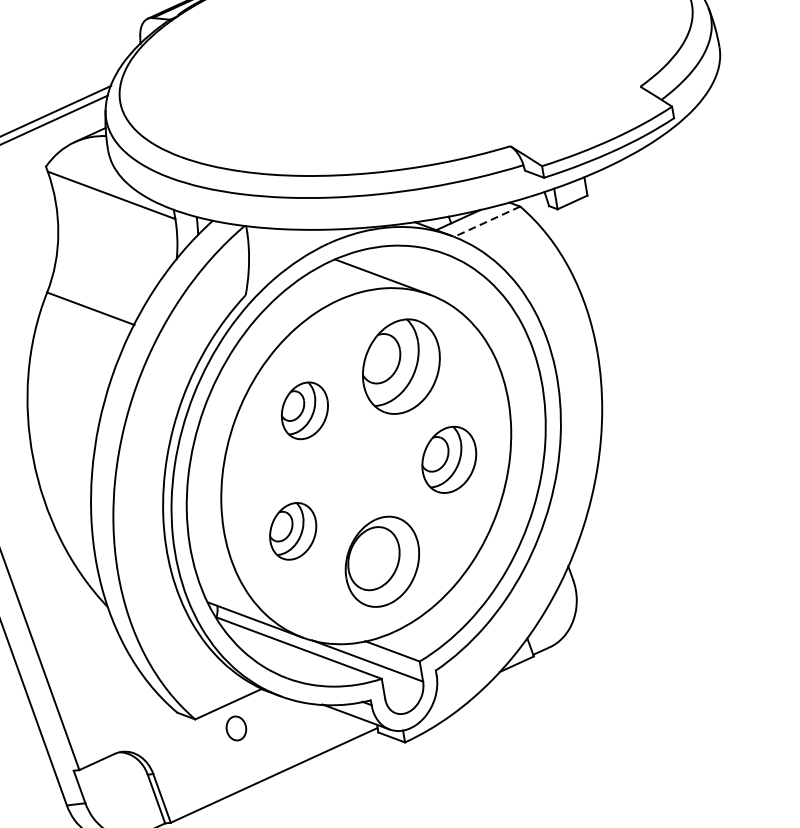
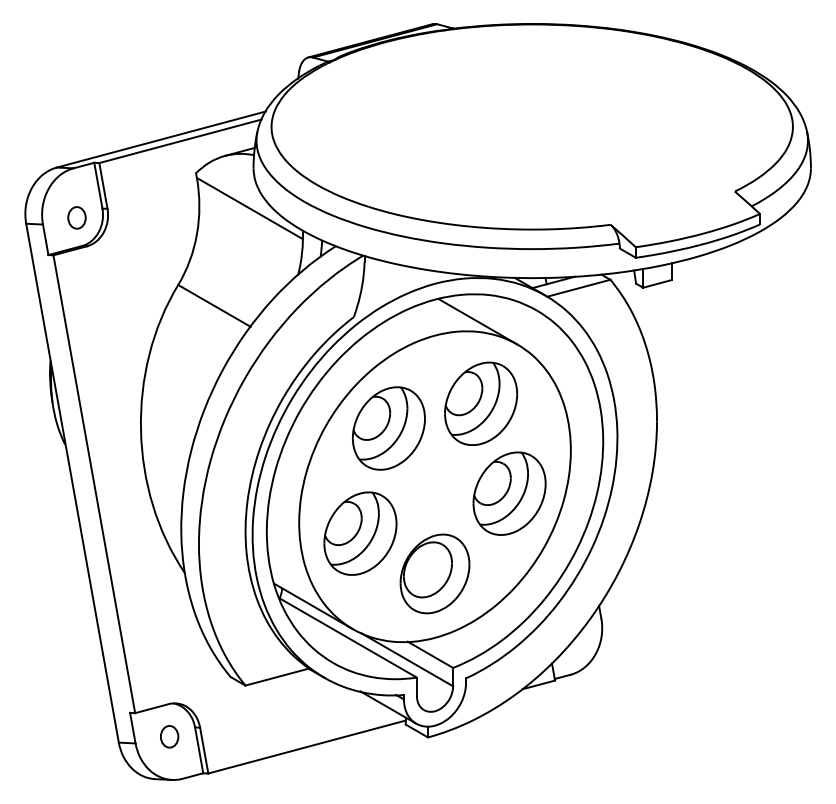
line: (486, 222) -> (578, 288), dashed -> solid
part: (304, 410) -> (388, 428), size x1.67
part: (449, 459) -> (509, 493), size x1.43
part: (293, 531) -> (360, 533), size x1.67
part: (236, 728) -> (169, 736), moved

